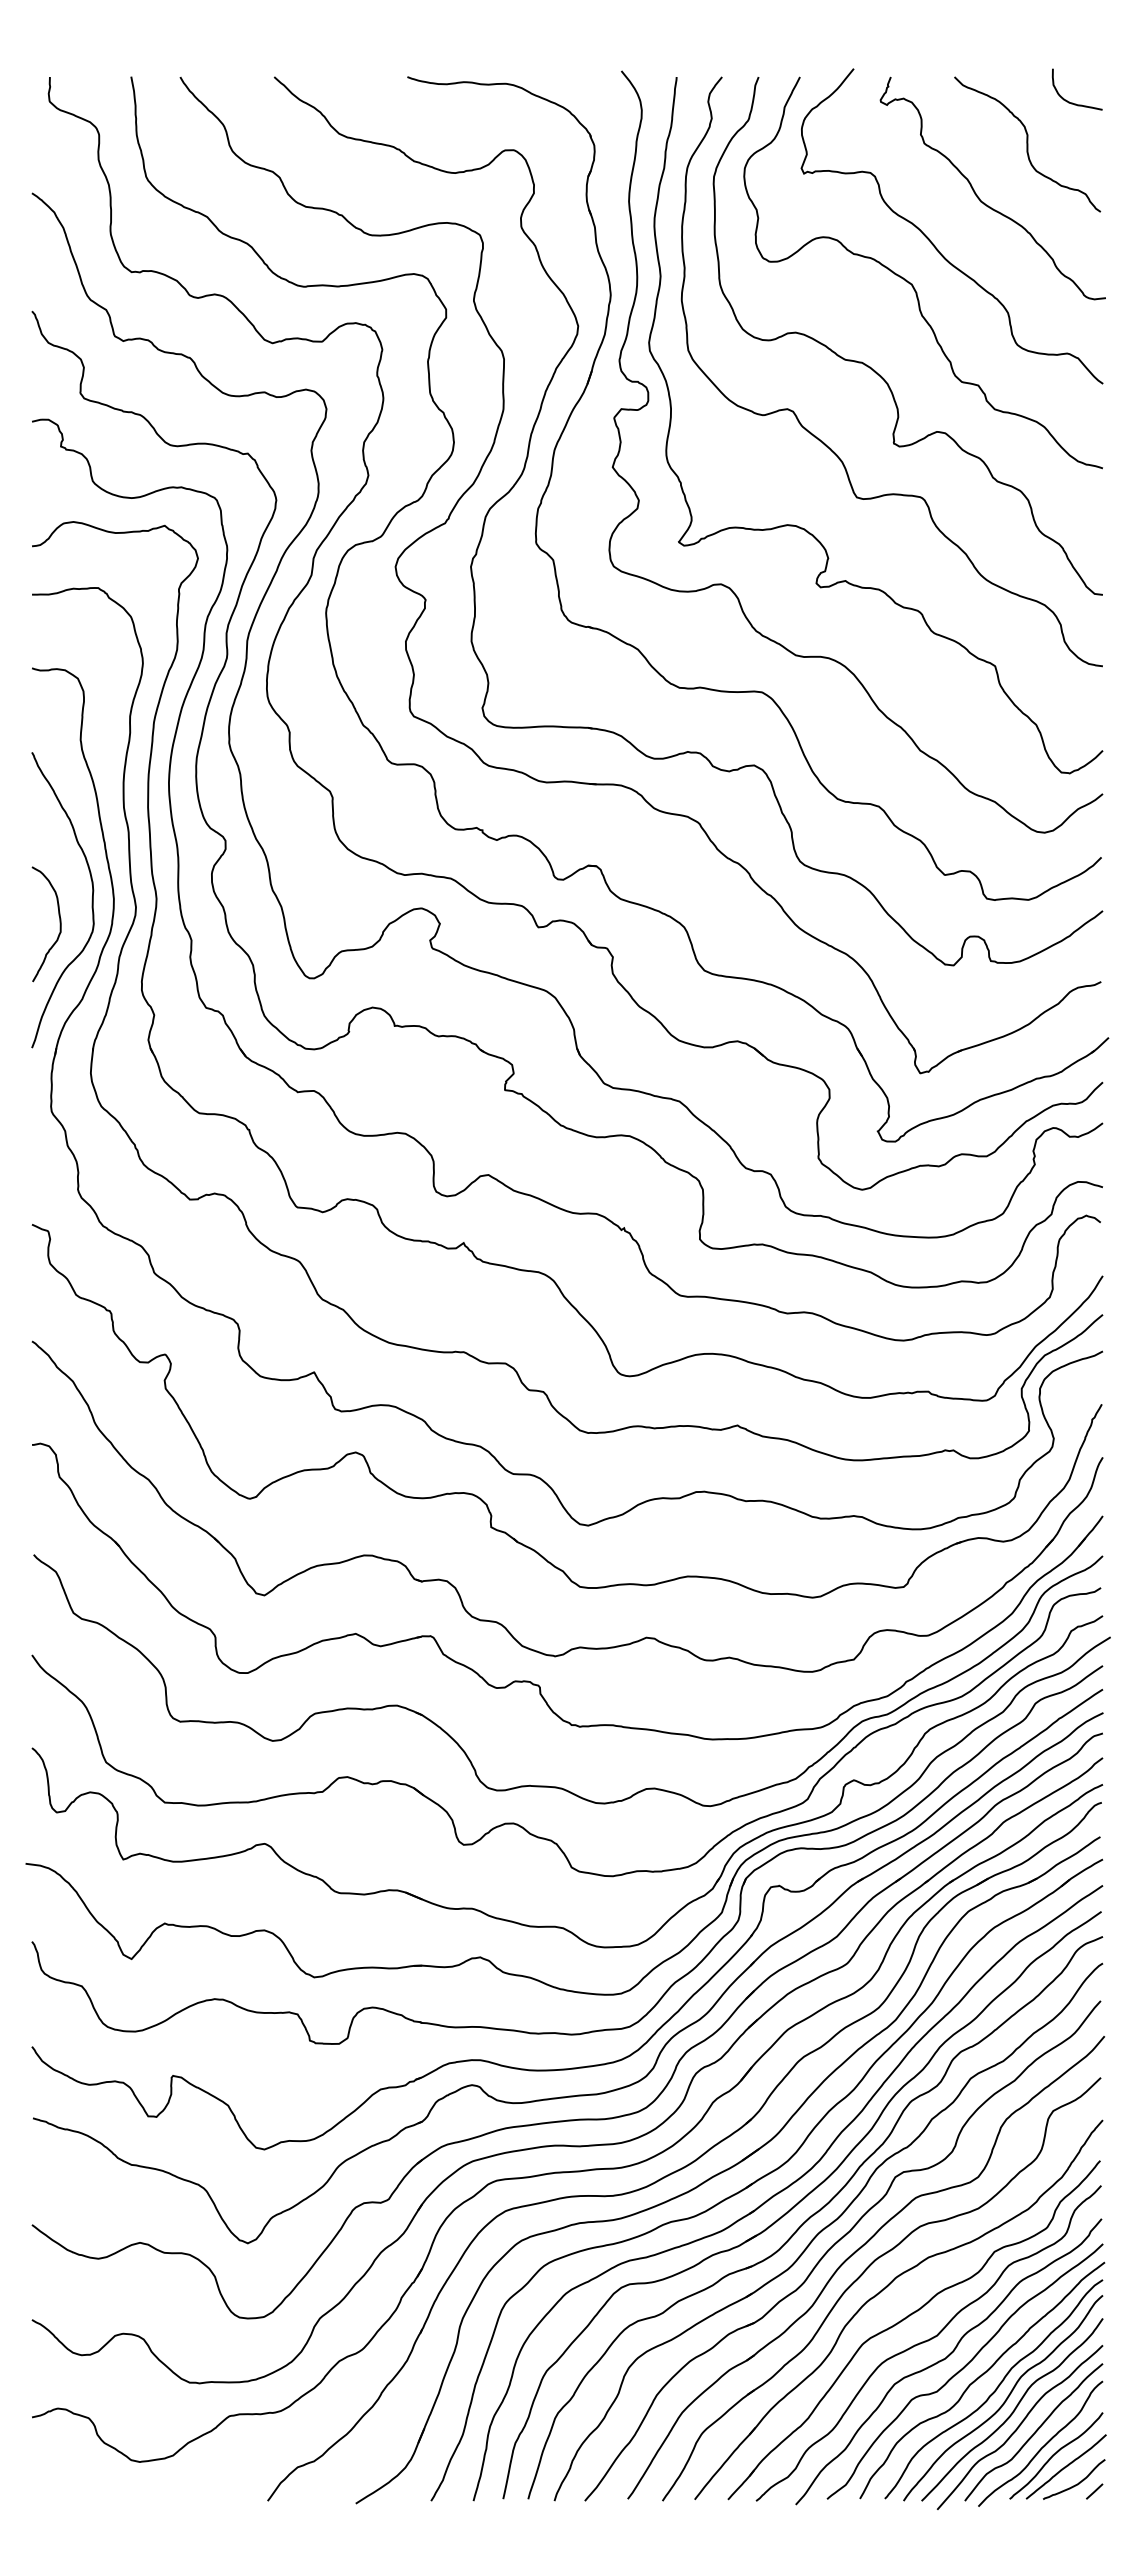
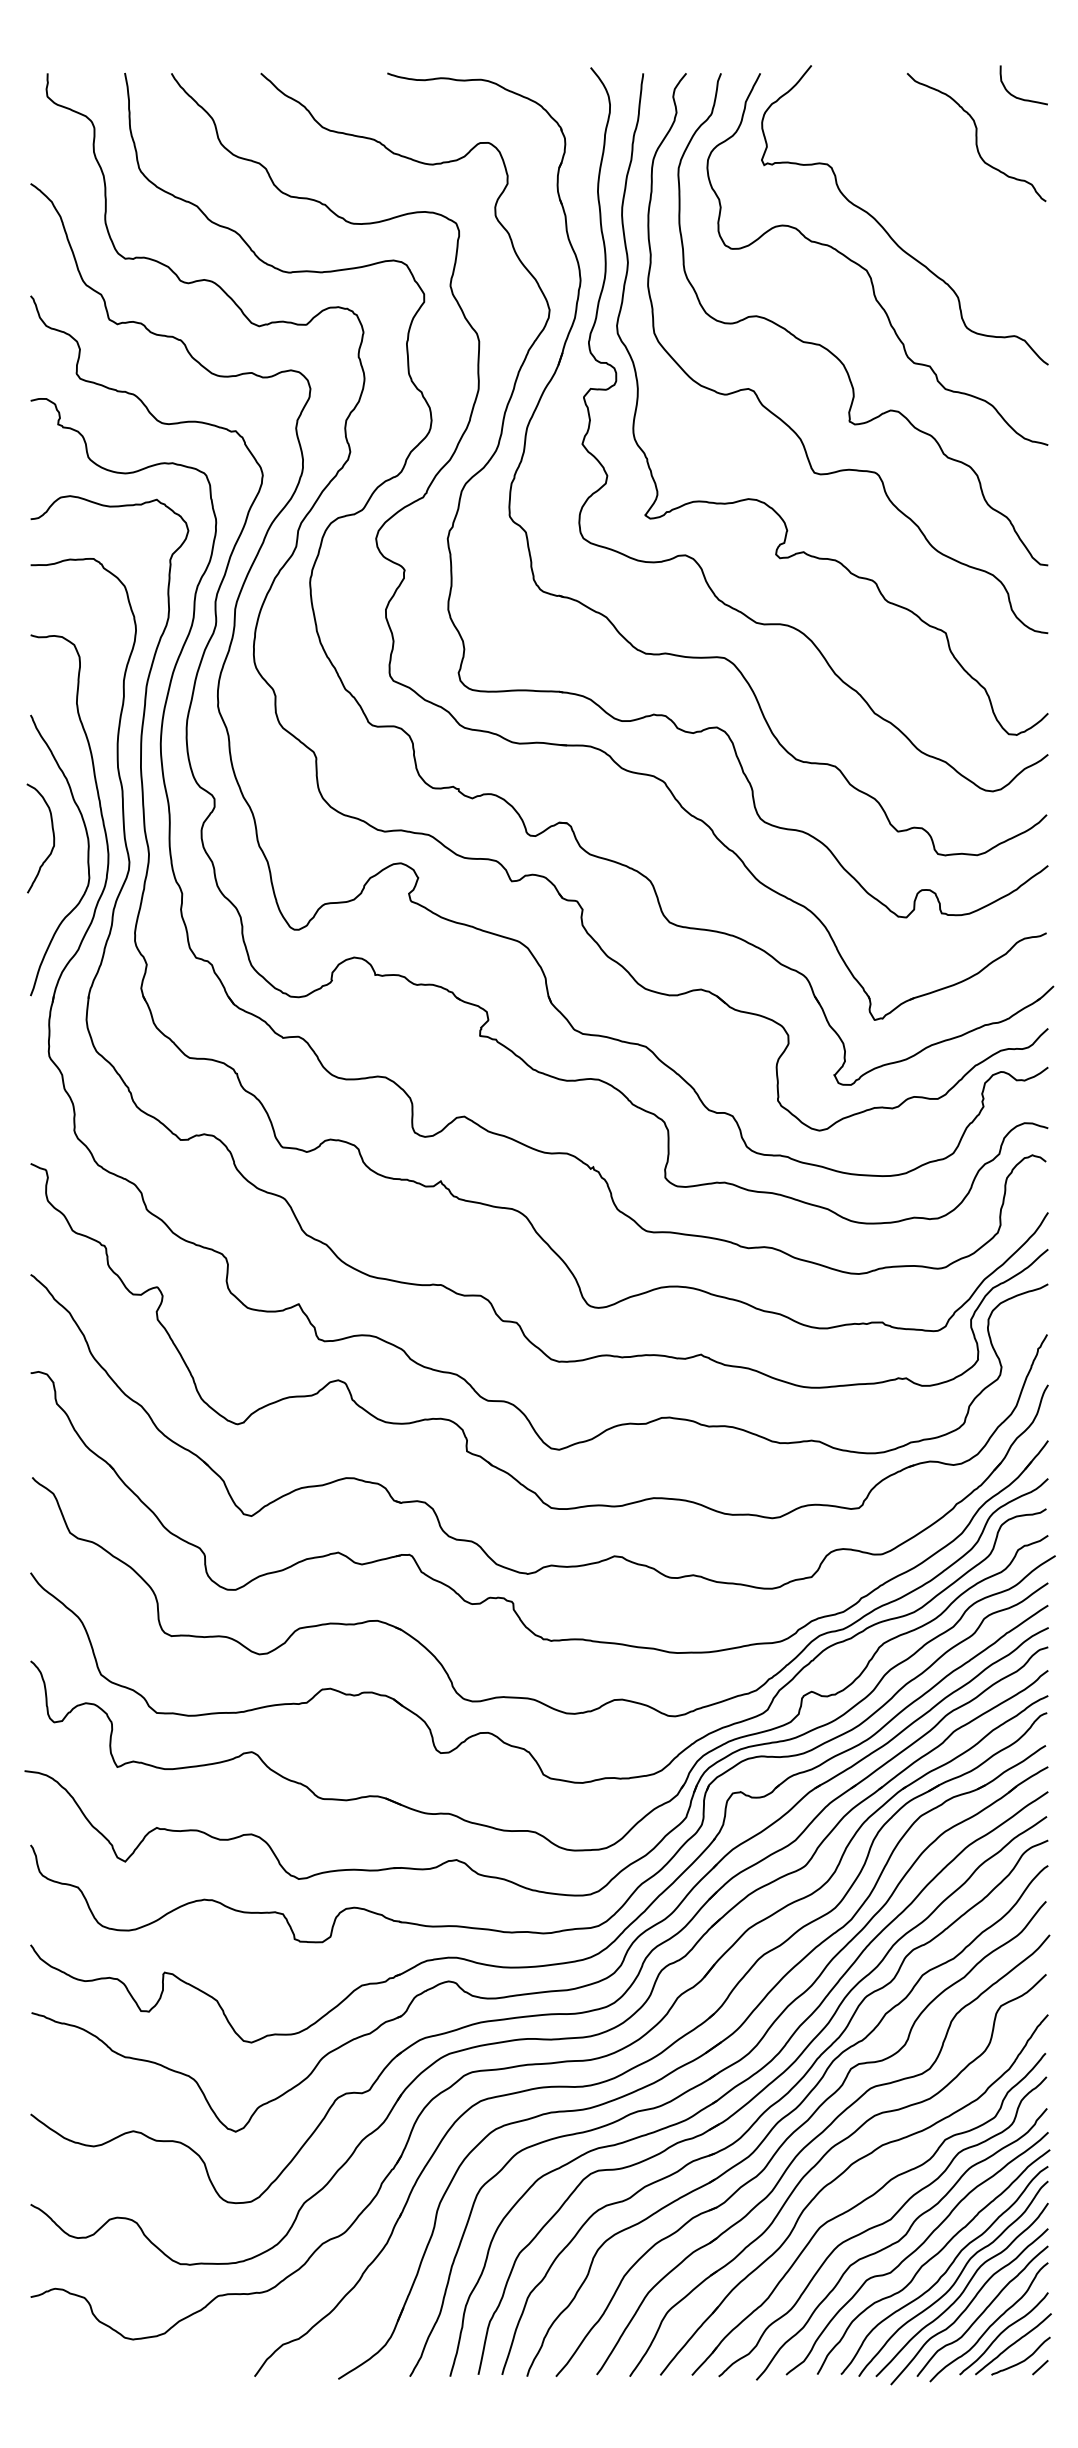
curve: (979, 197) -> (930, 187), removed
curve: (59, 924) -> (52, 838), moved

